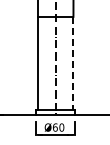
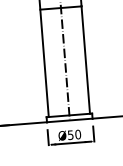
line: (73, 63) -> (85, 59), dashed -> solid
text: (54, 127) -> (69, 135), Ø60 -> Ø50

